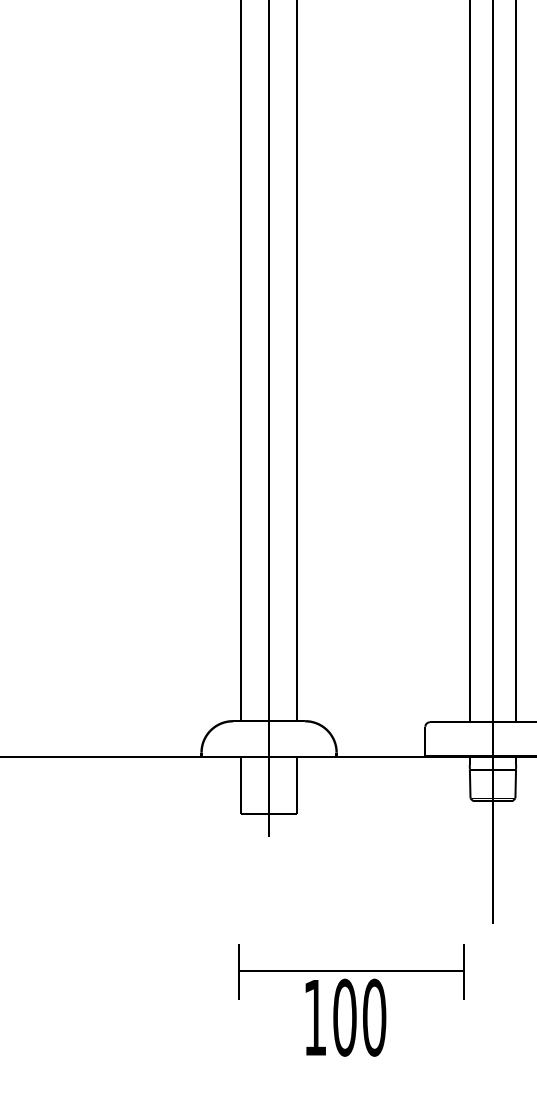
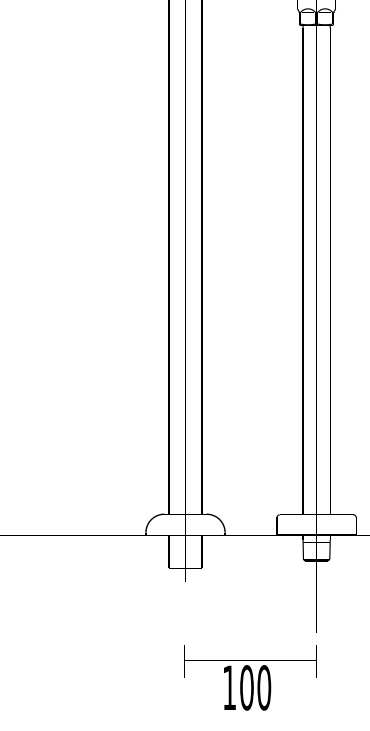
text: (351, 999) -> (250, 677), moved

